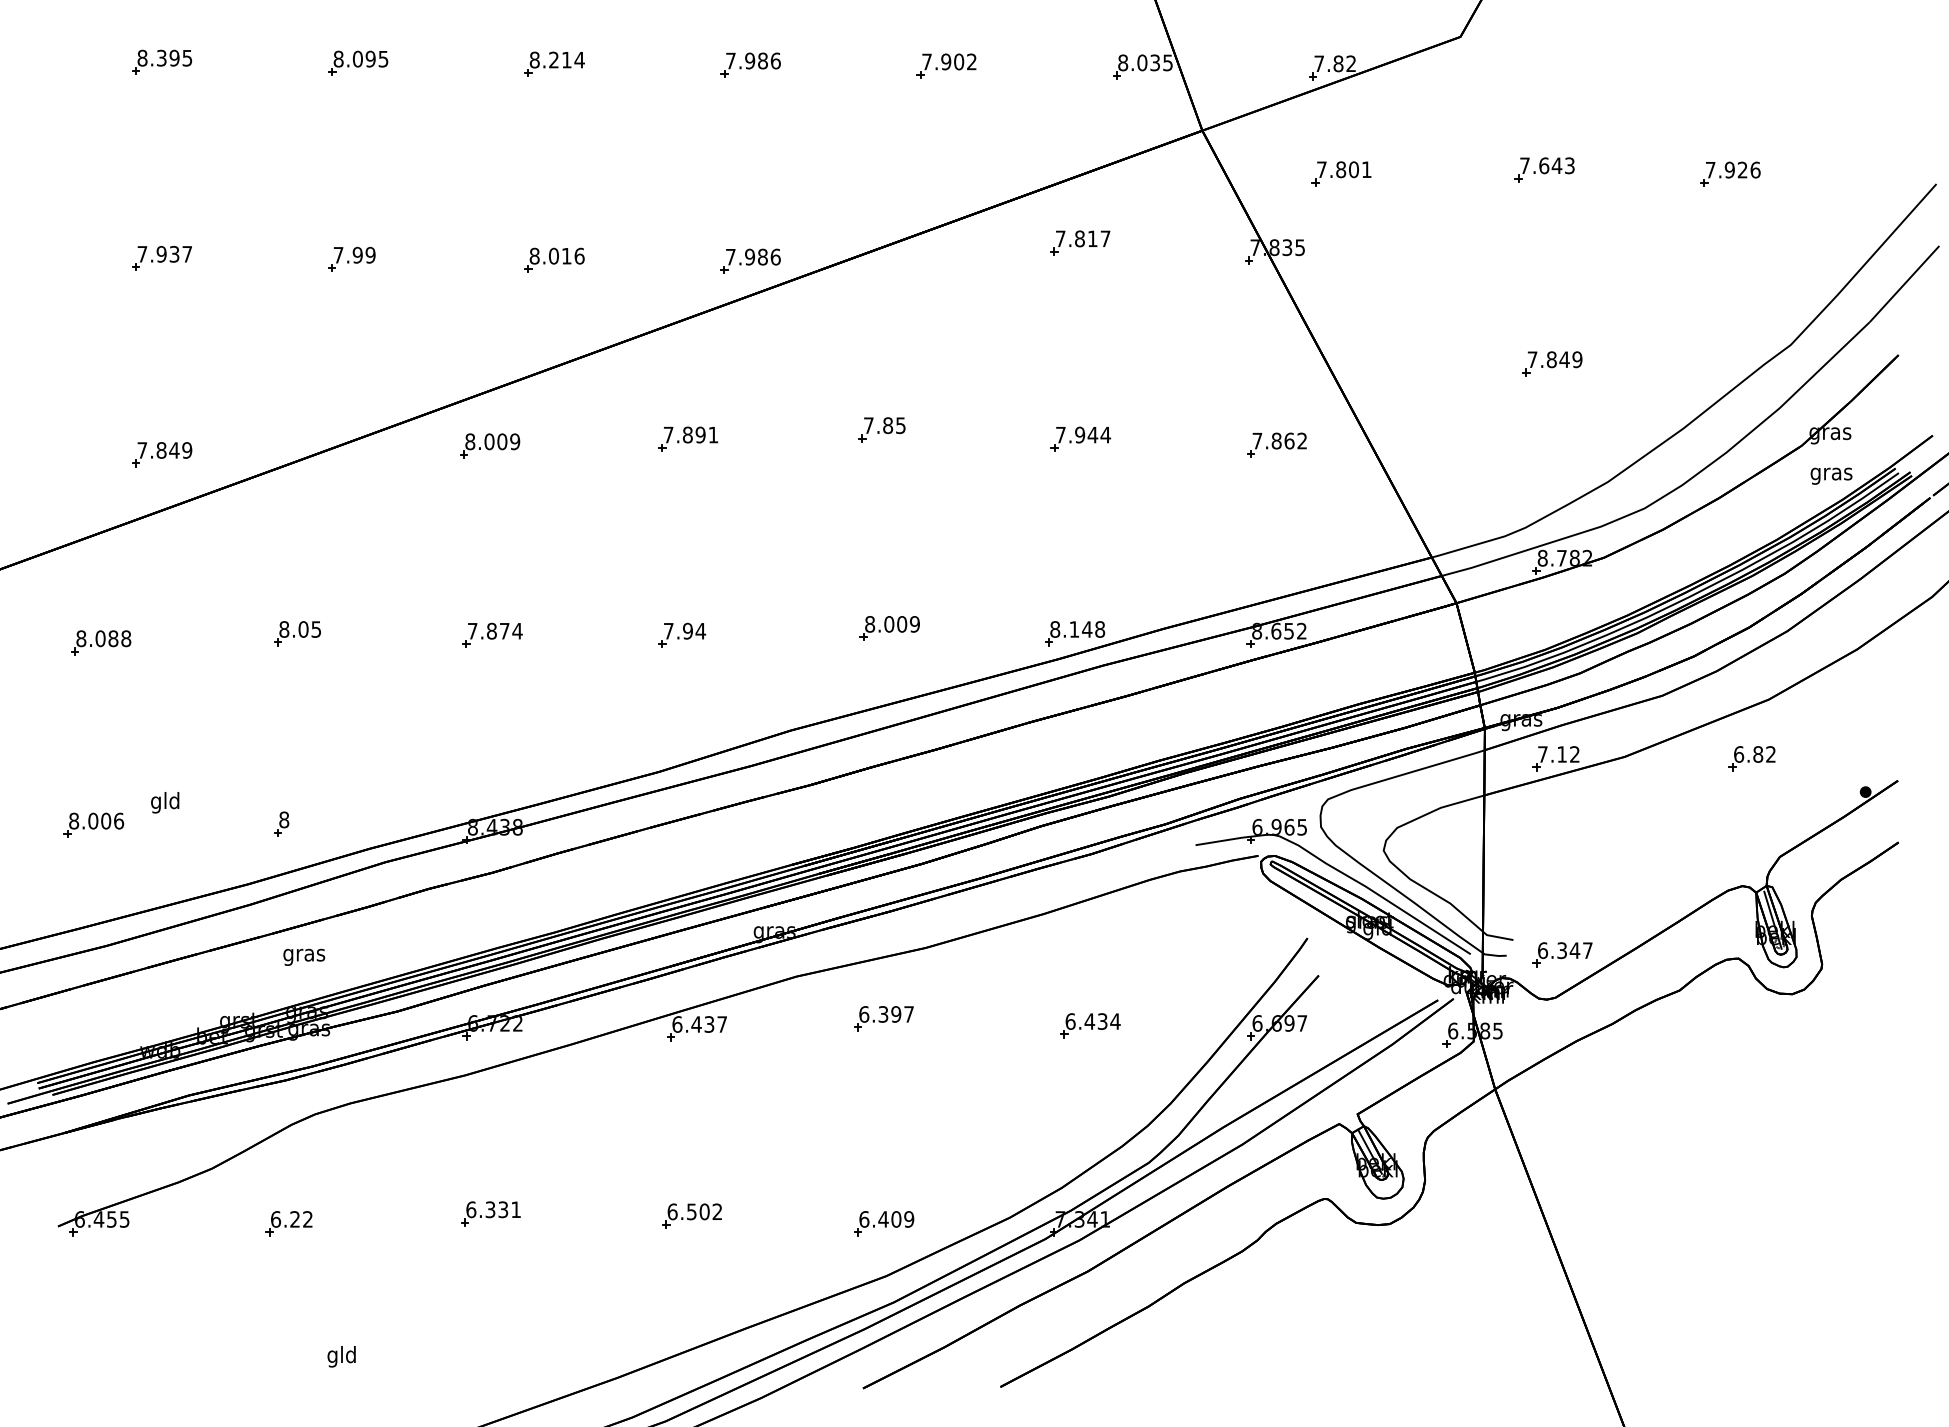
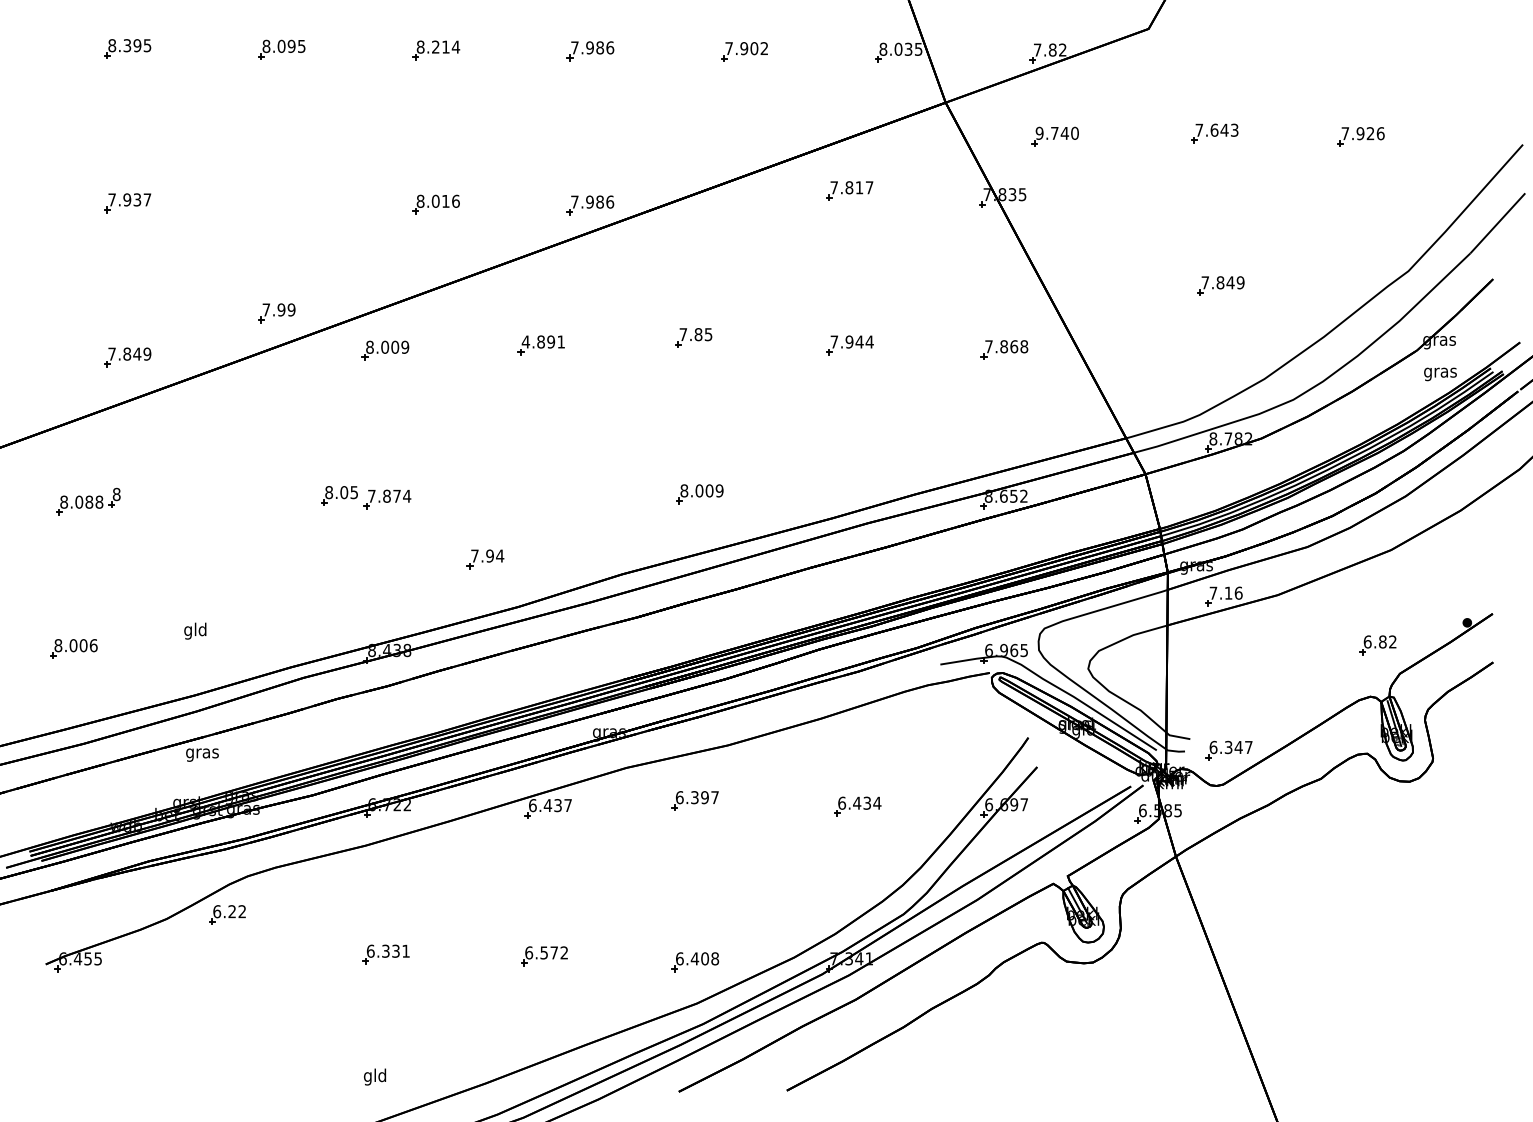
text: (1343, 169) -> (1056, 133), 7.801 -> 9.740
part: (351, 258) -> (276, 312), moved
text: (668, 434) -> (525, 341), 7.891 -> 4.891
text: (1302, 440) -> (1024, 346), 7.862 -> 7.868
part: (297, 633) -> (339, 495), moved
part: (1075, 633) -> (845, 498), removed
part: (682, 634) -> (485, 558), moved
text: (1575, 754) -> (1239, 593), 7.12 -> 7.16
part: (1751, 758) -> (1377, 645), moved
text: (165, 802) -> (195, 630), moved
part: (281, 823) -> (114, 497), moved
text: (304, 956) -> (202, 754), moved
text: (704, 1211) -> (554, 952), 6.502 -> 6.572
text: (909, 1219) -> (715, 958), 6.409 -> 6.408
part: (288, 1223) -> (227, 914), moved
text: (341, 1356) -> (374, 1076), moved

